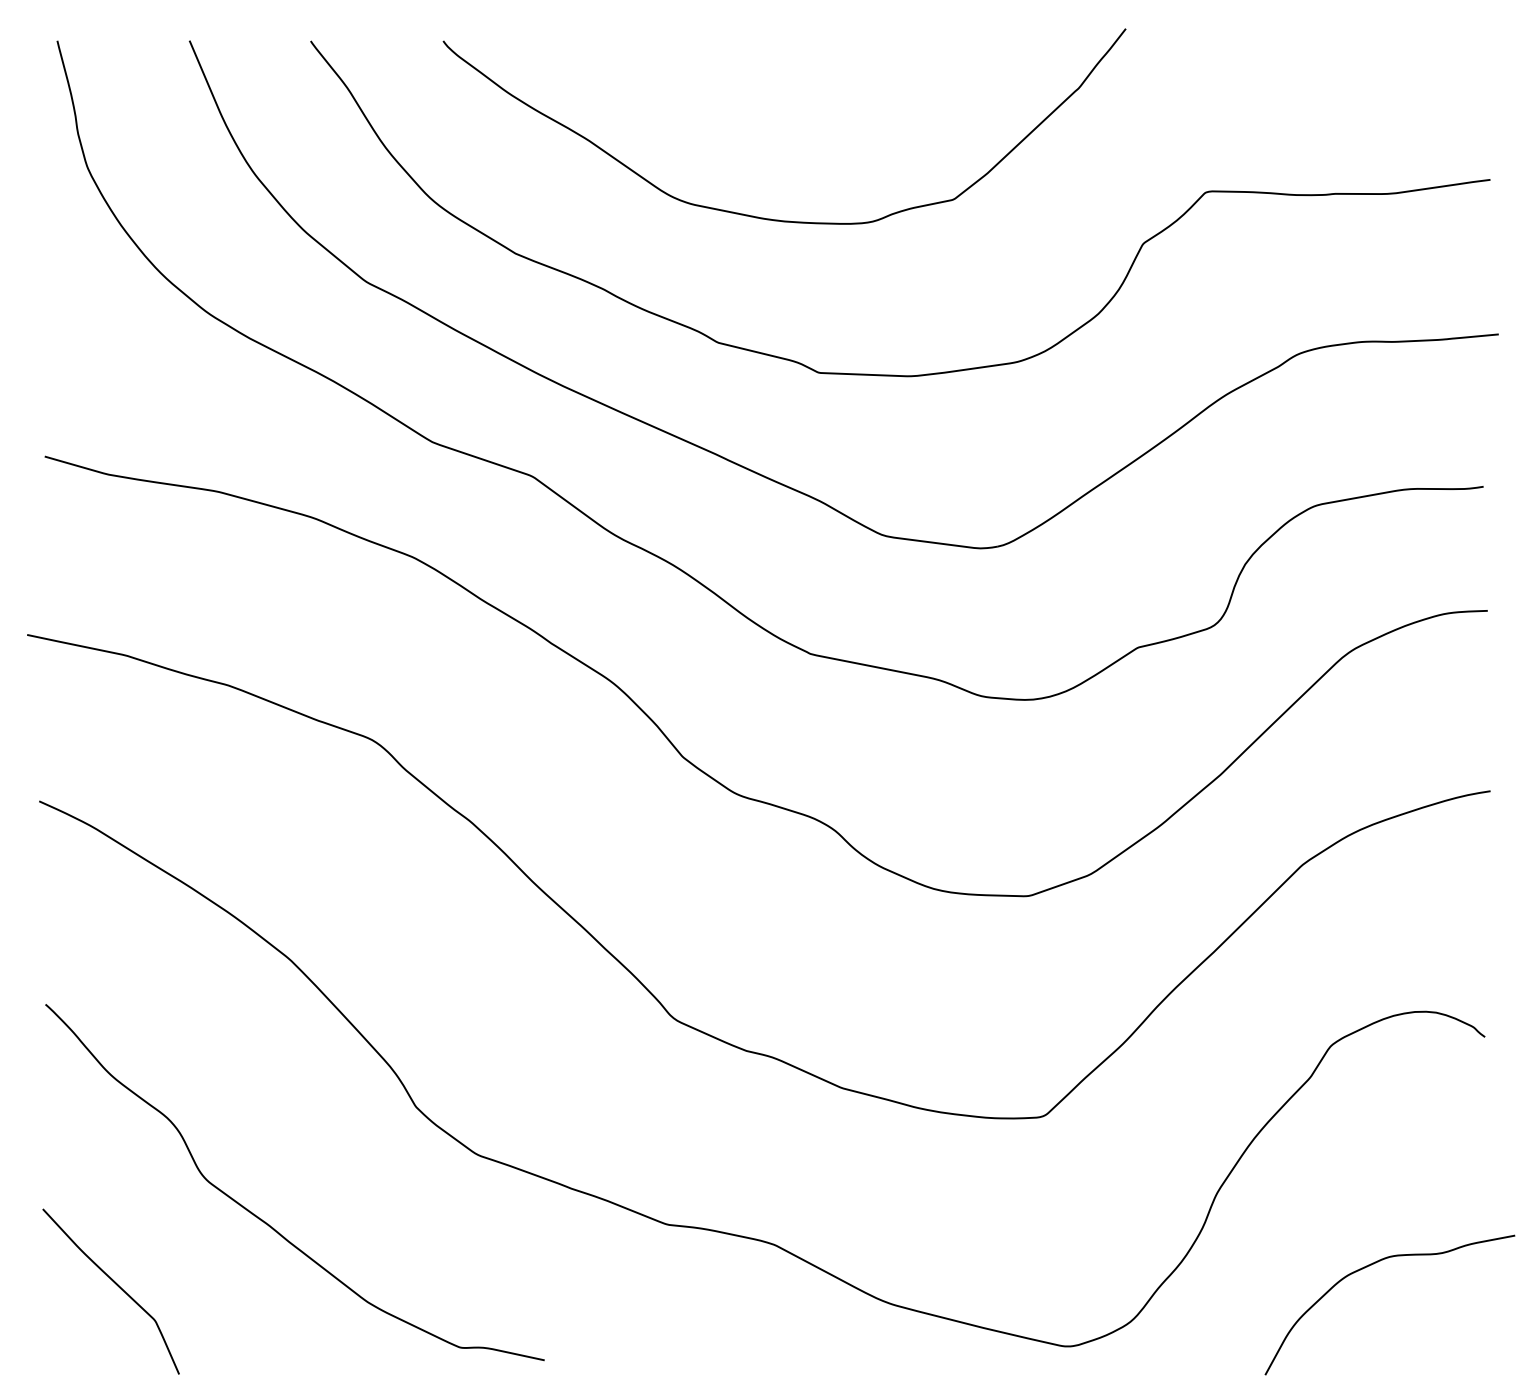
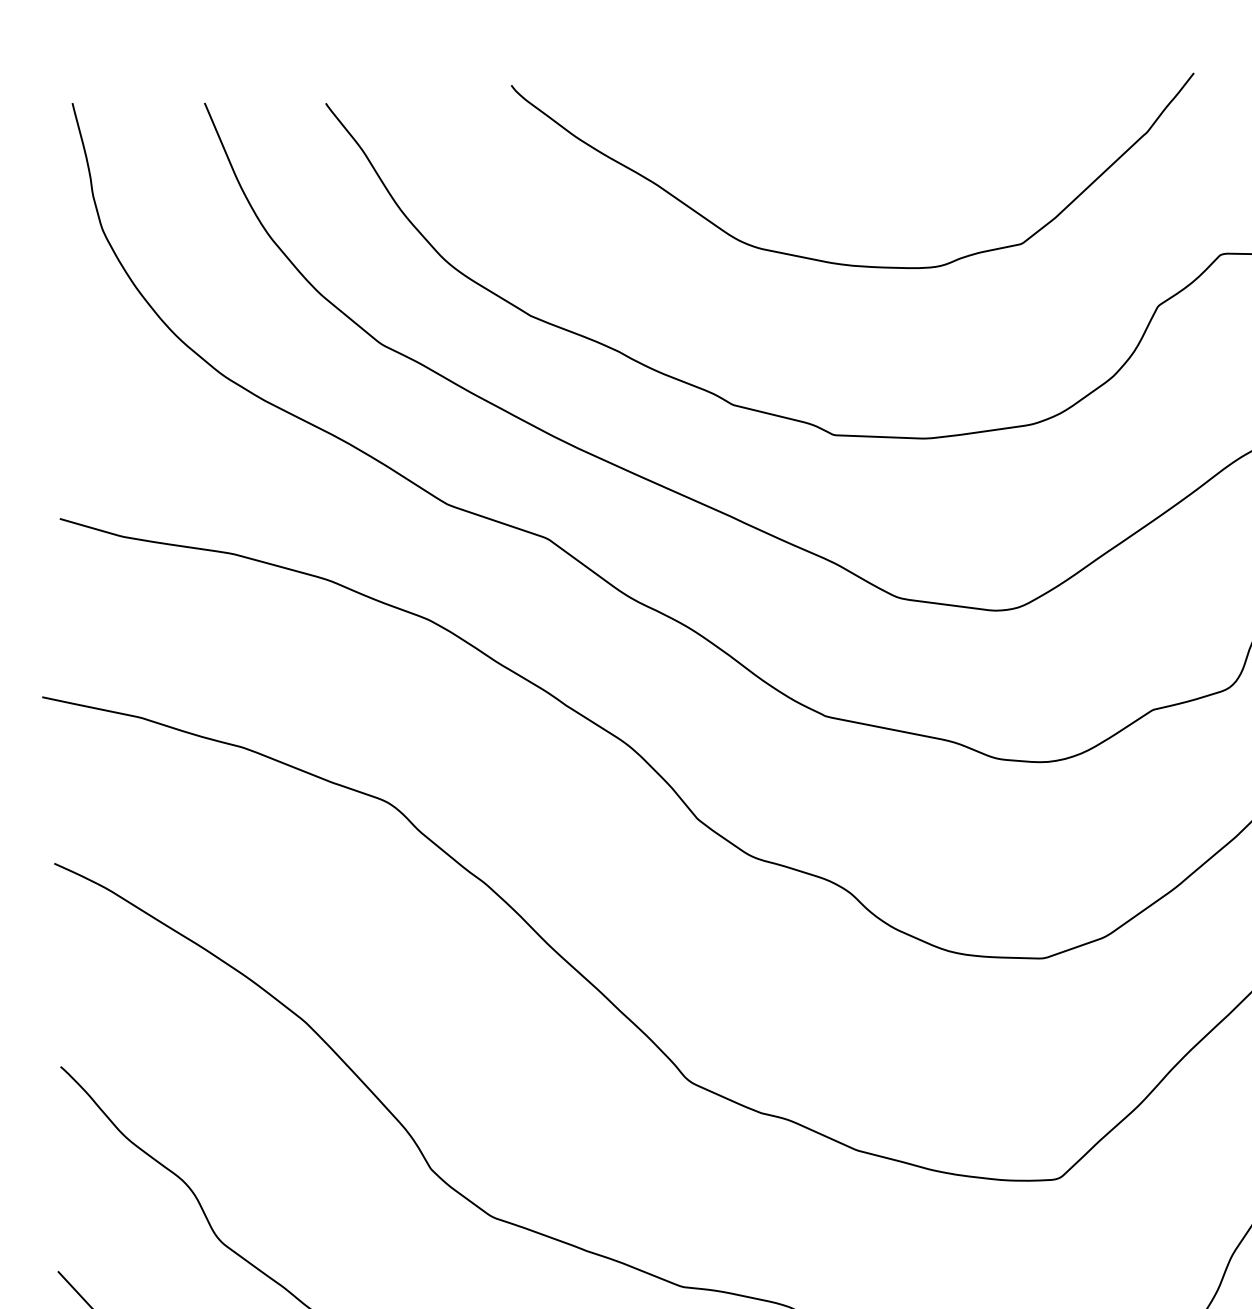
curve: (770, 218) -> (838, 262), moved

